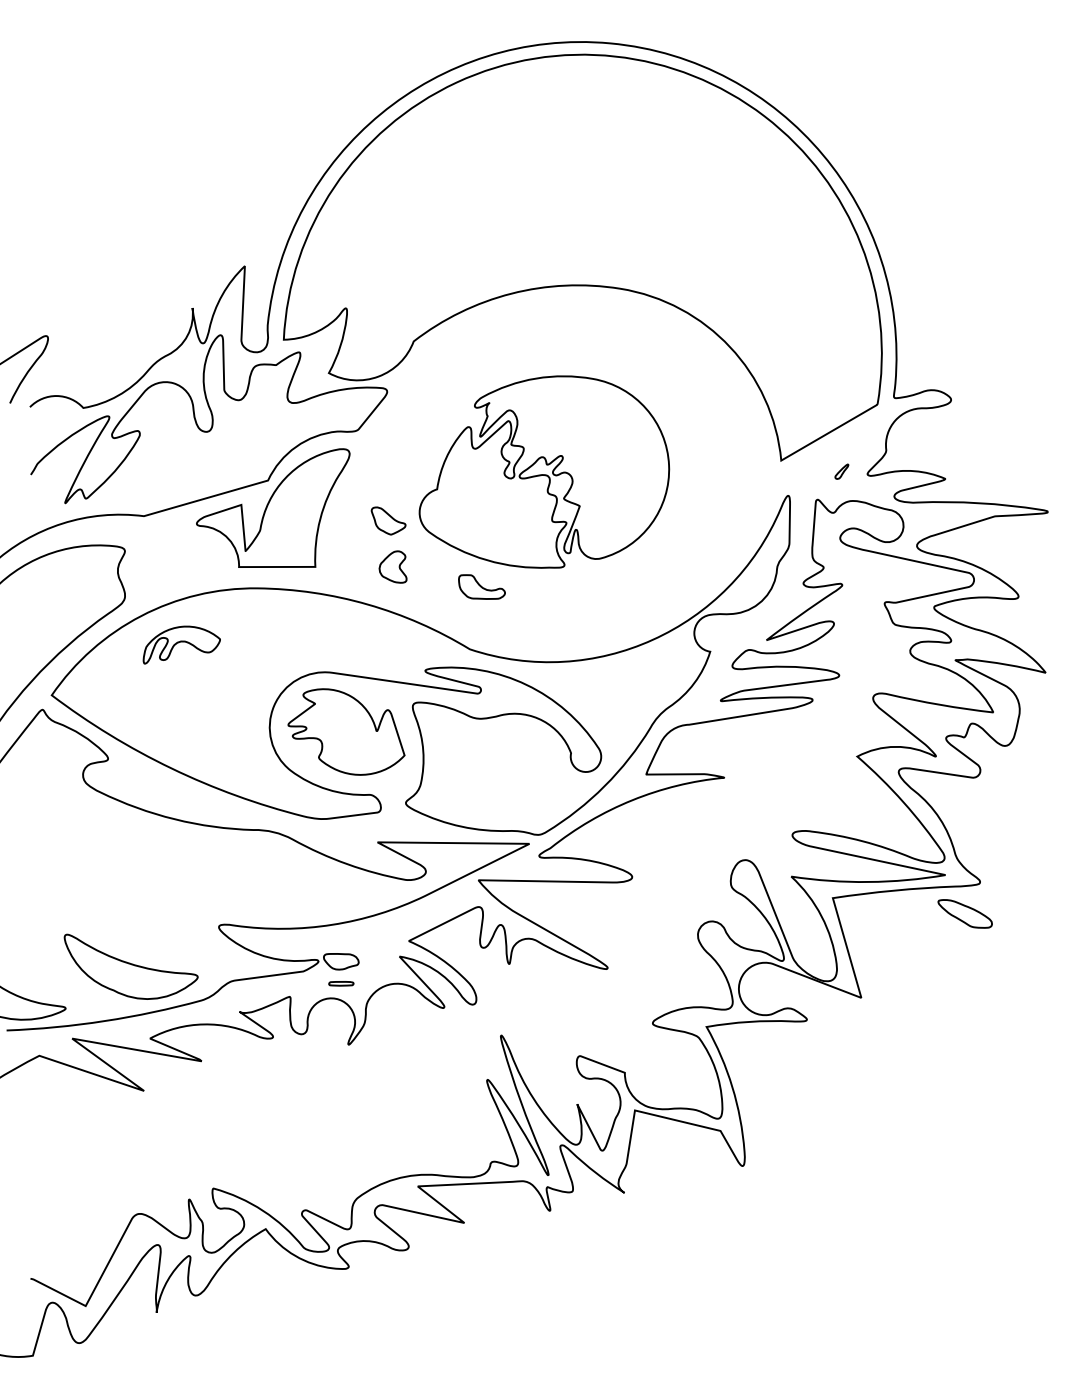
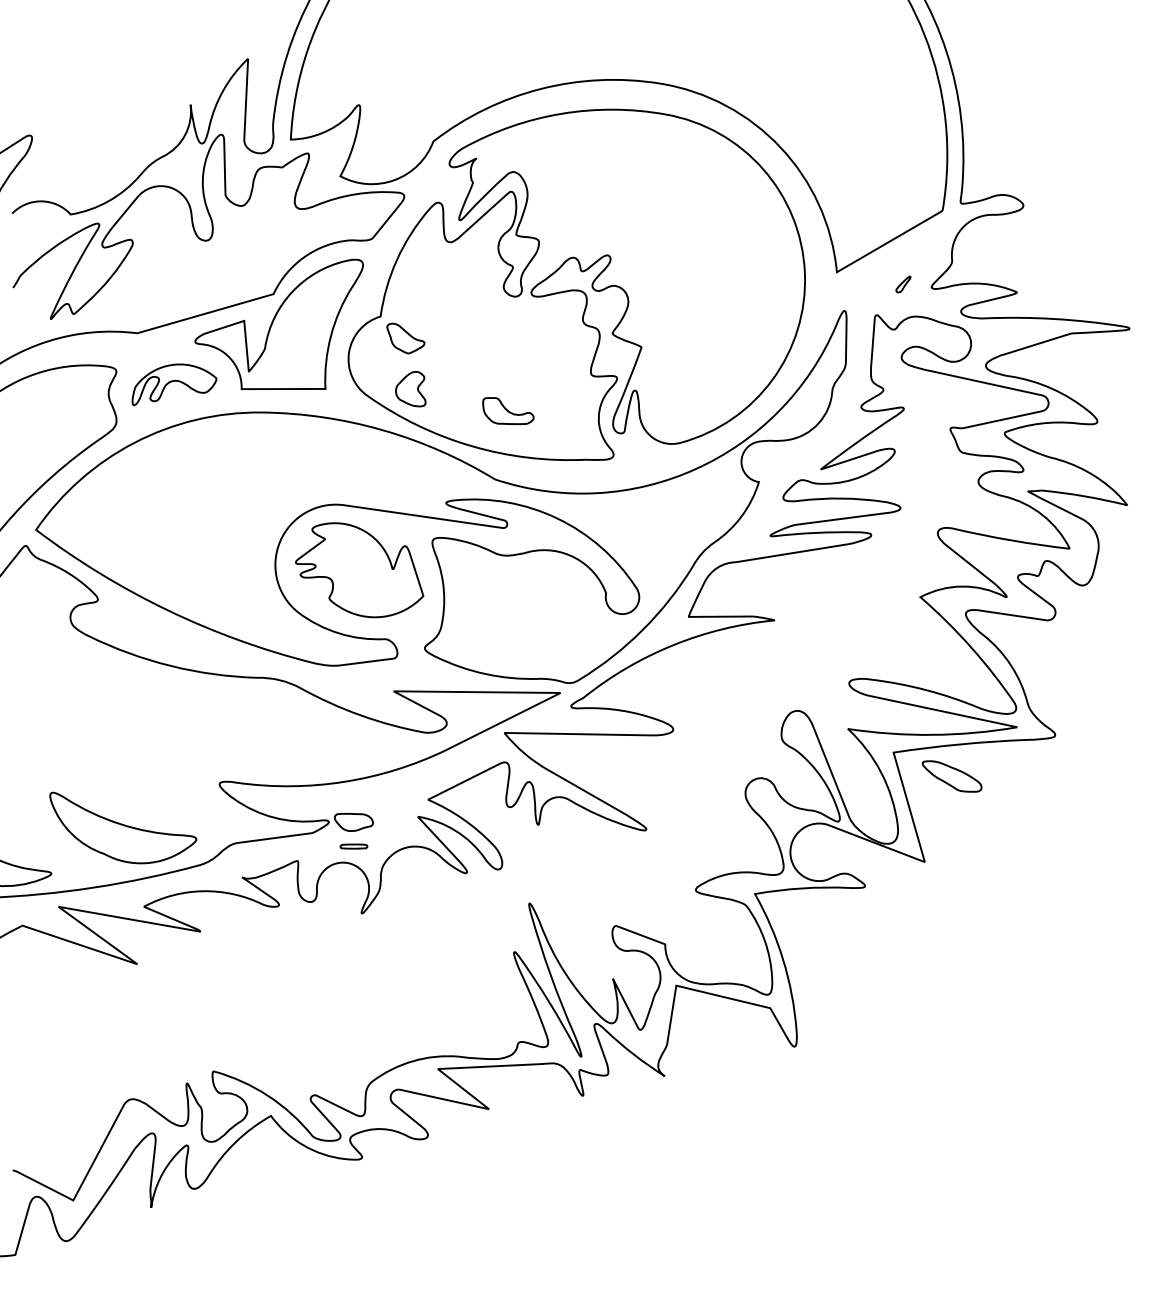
part: (544, 471) -> (576, 284), size x1.67
part: (181, 644) -> (174, 384), moved
part: (964, 913) -> (951, 776), moved

